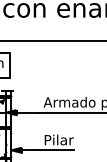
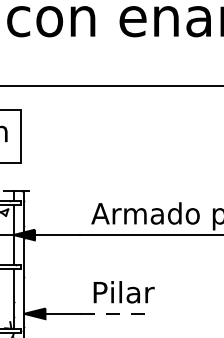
line: (56, 150) -> (118, 314), solid -> dashed

